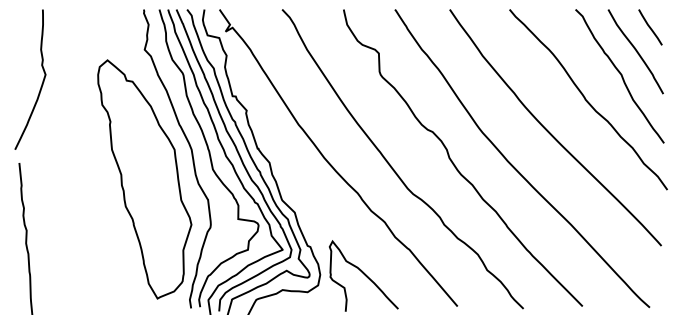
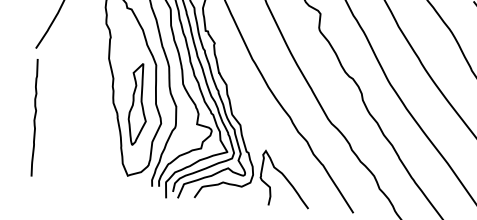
part: (158, 203) -> (138, 104), added

